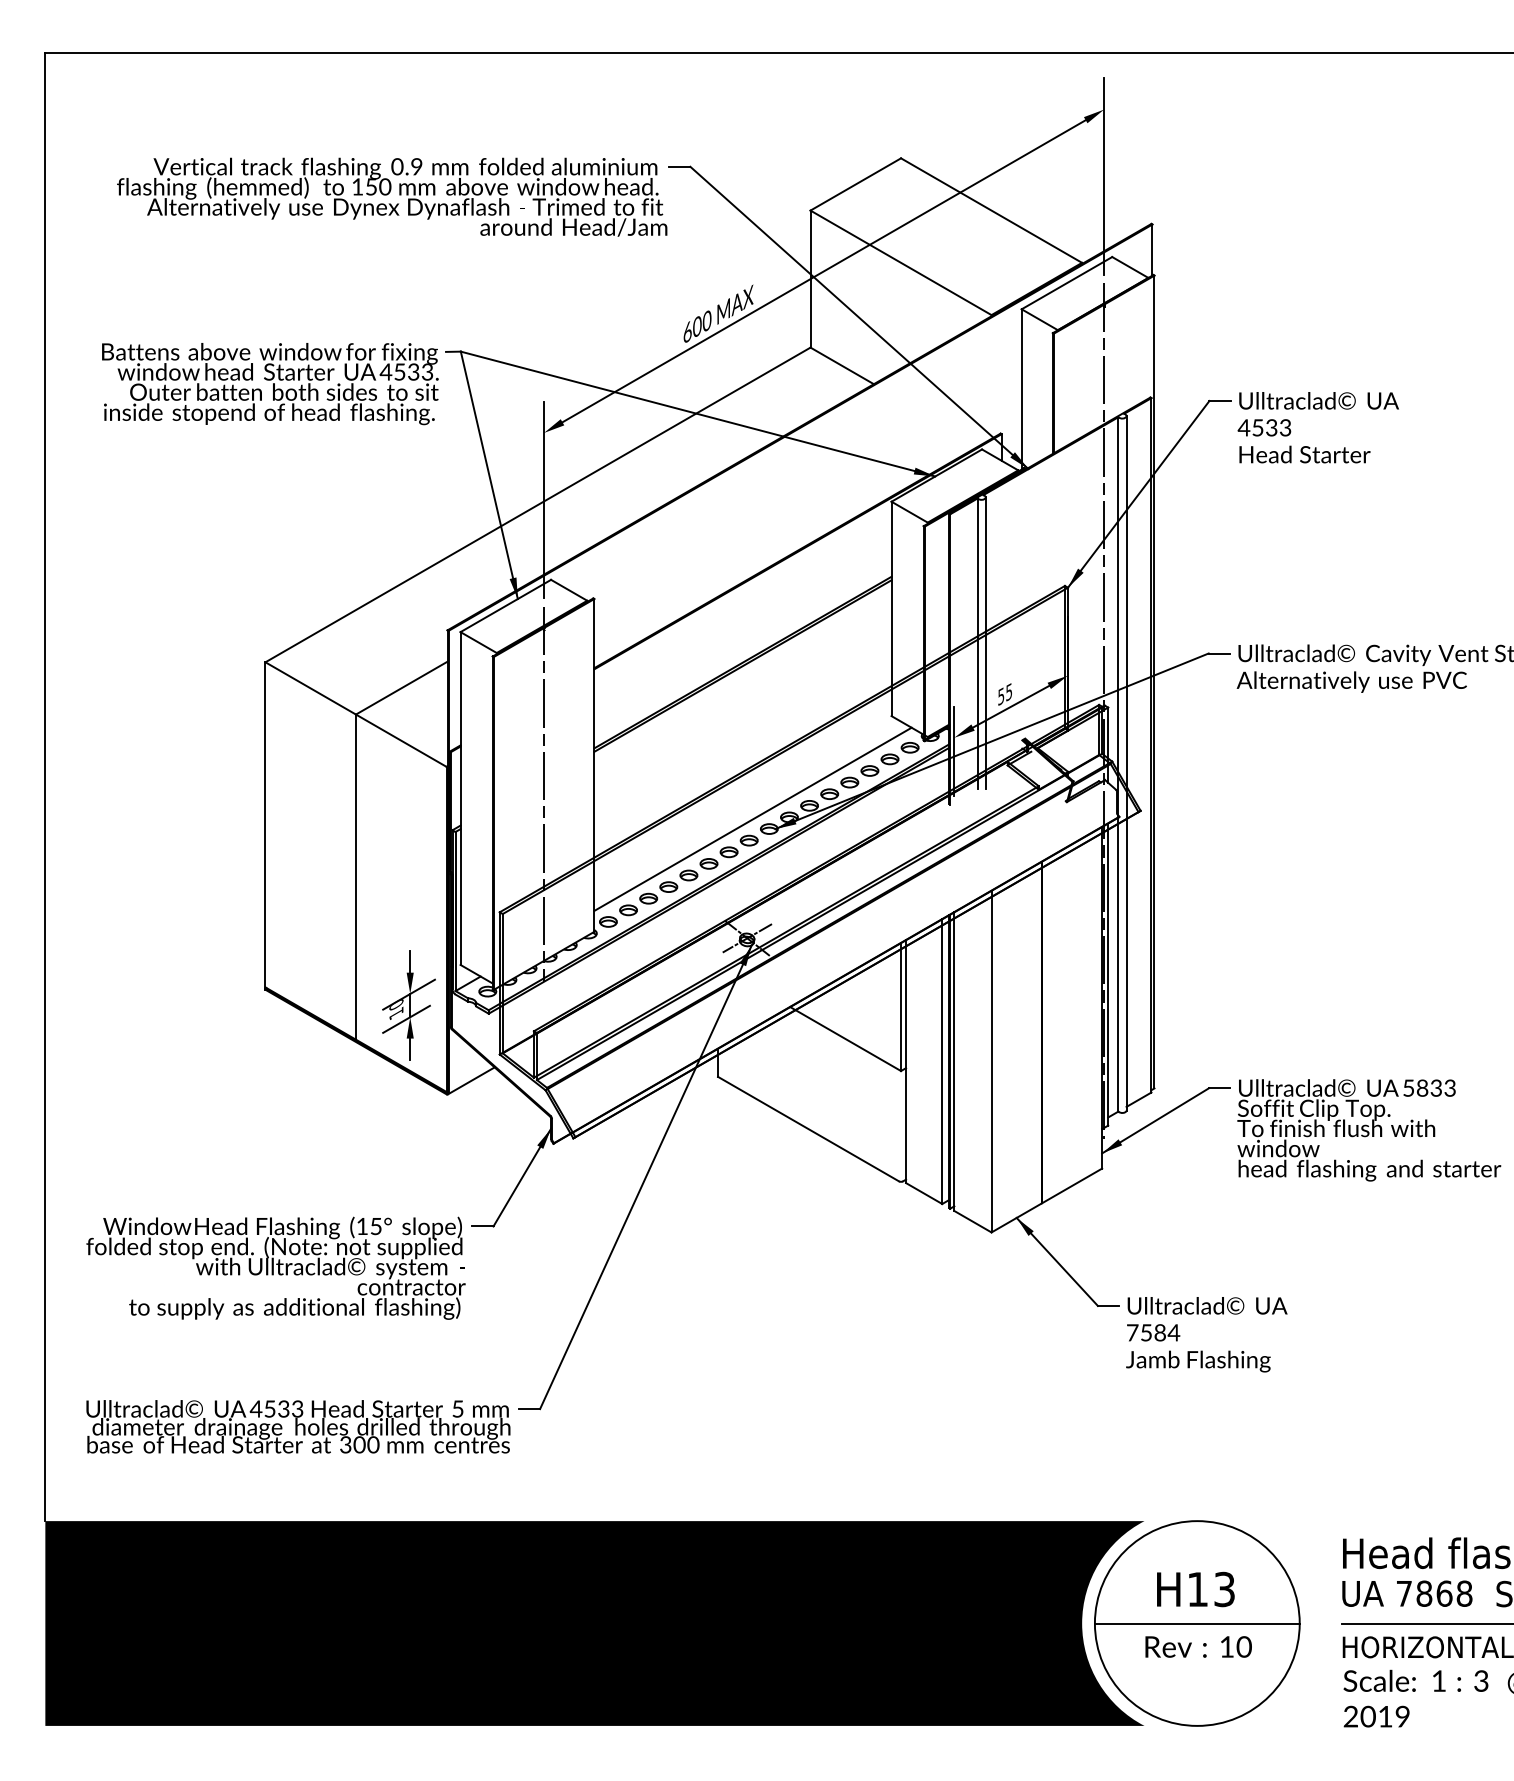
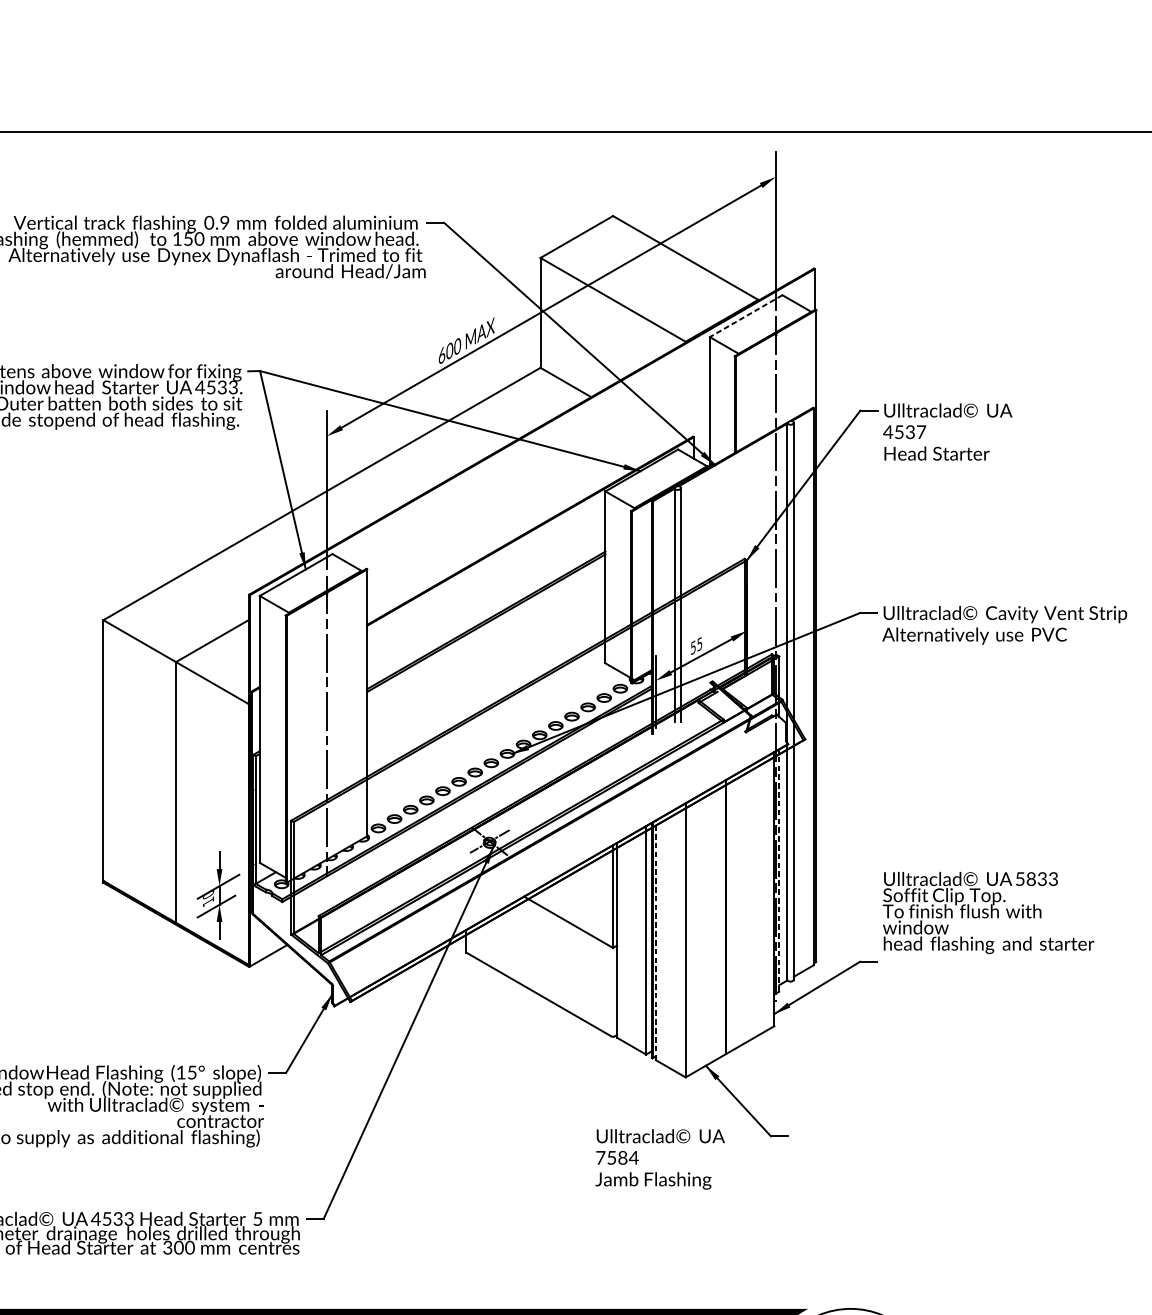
line: (1066, 283) -> (745, 316), solid -> dashed
text: (1285, 427) -> (921, 431), 4533 -> 4537
line: (752, 818) -> (493, 745), removed
line: (1108, 974) -> (779, 870), solid -> dashed
line: (954, 1061) -> (655, 940), solid -> dashed
text: (1369, 1130) -> (988, 913), moved
text: (1206, 1334) -> (659, 1159), moved

